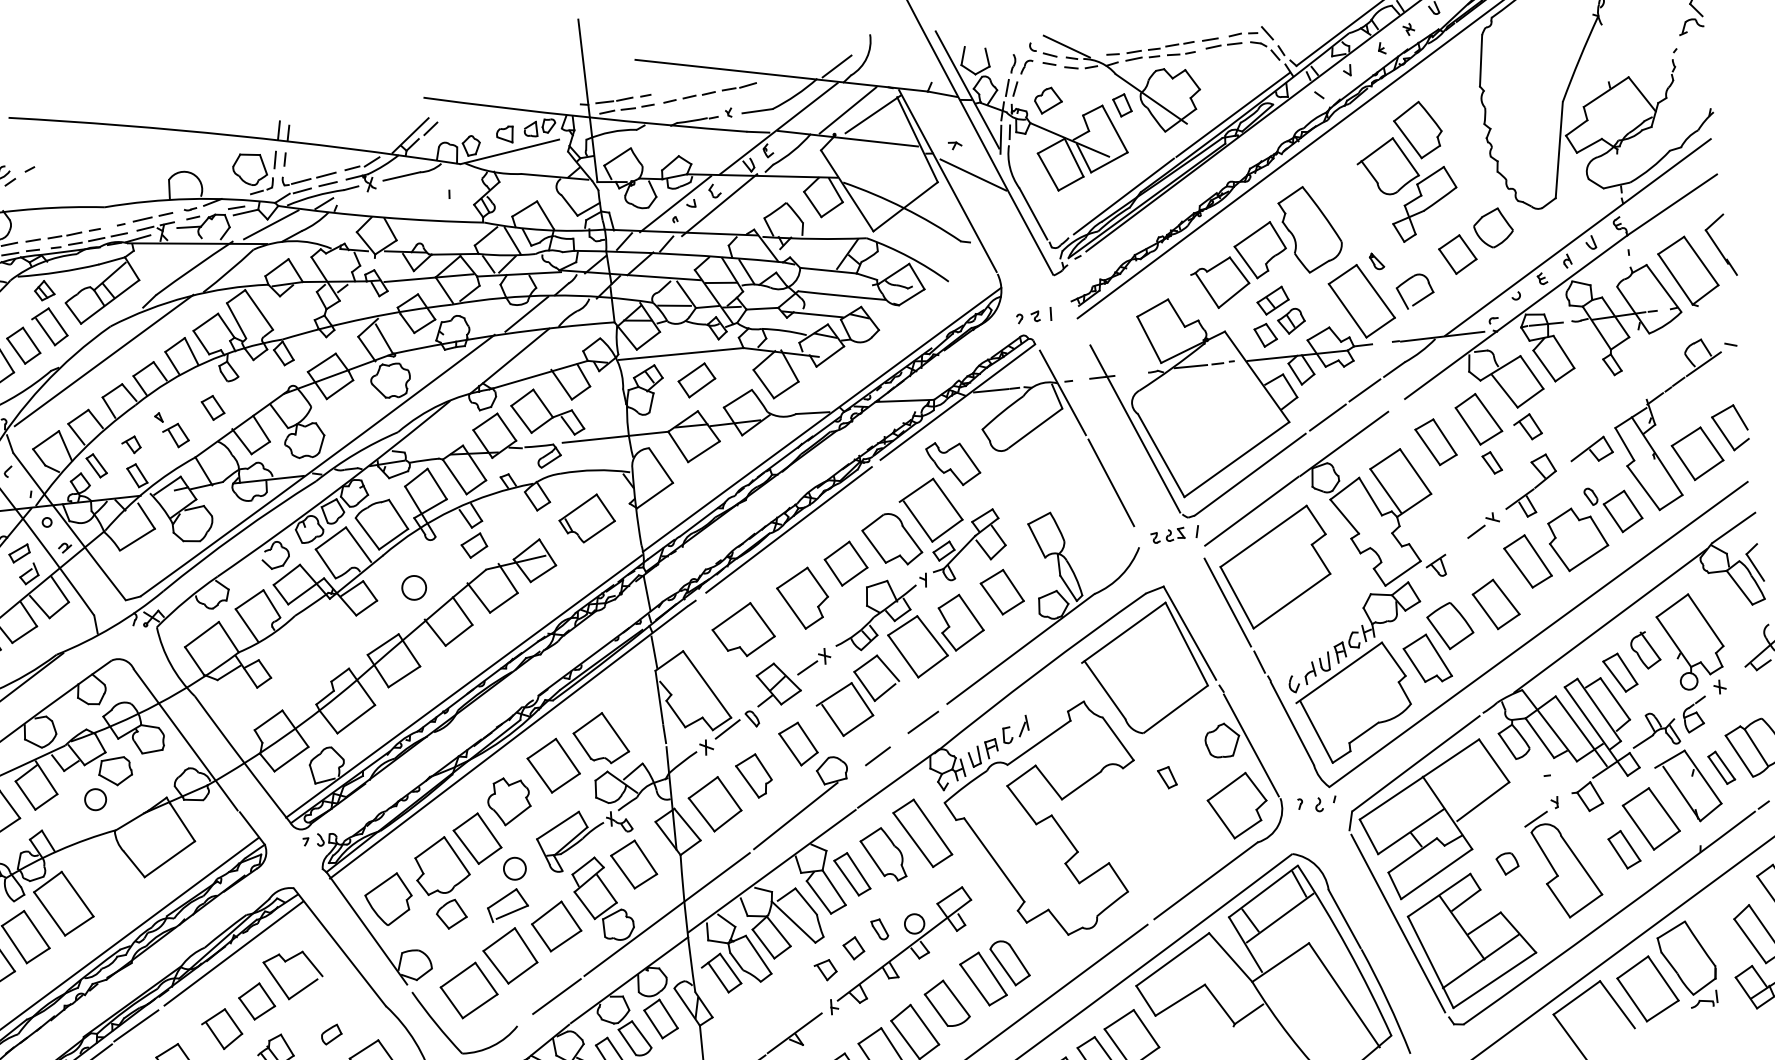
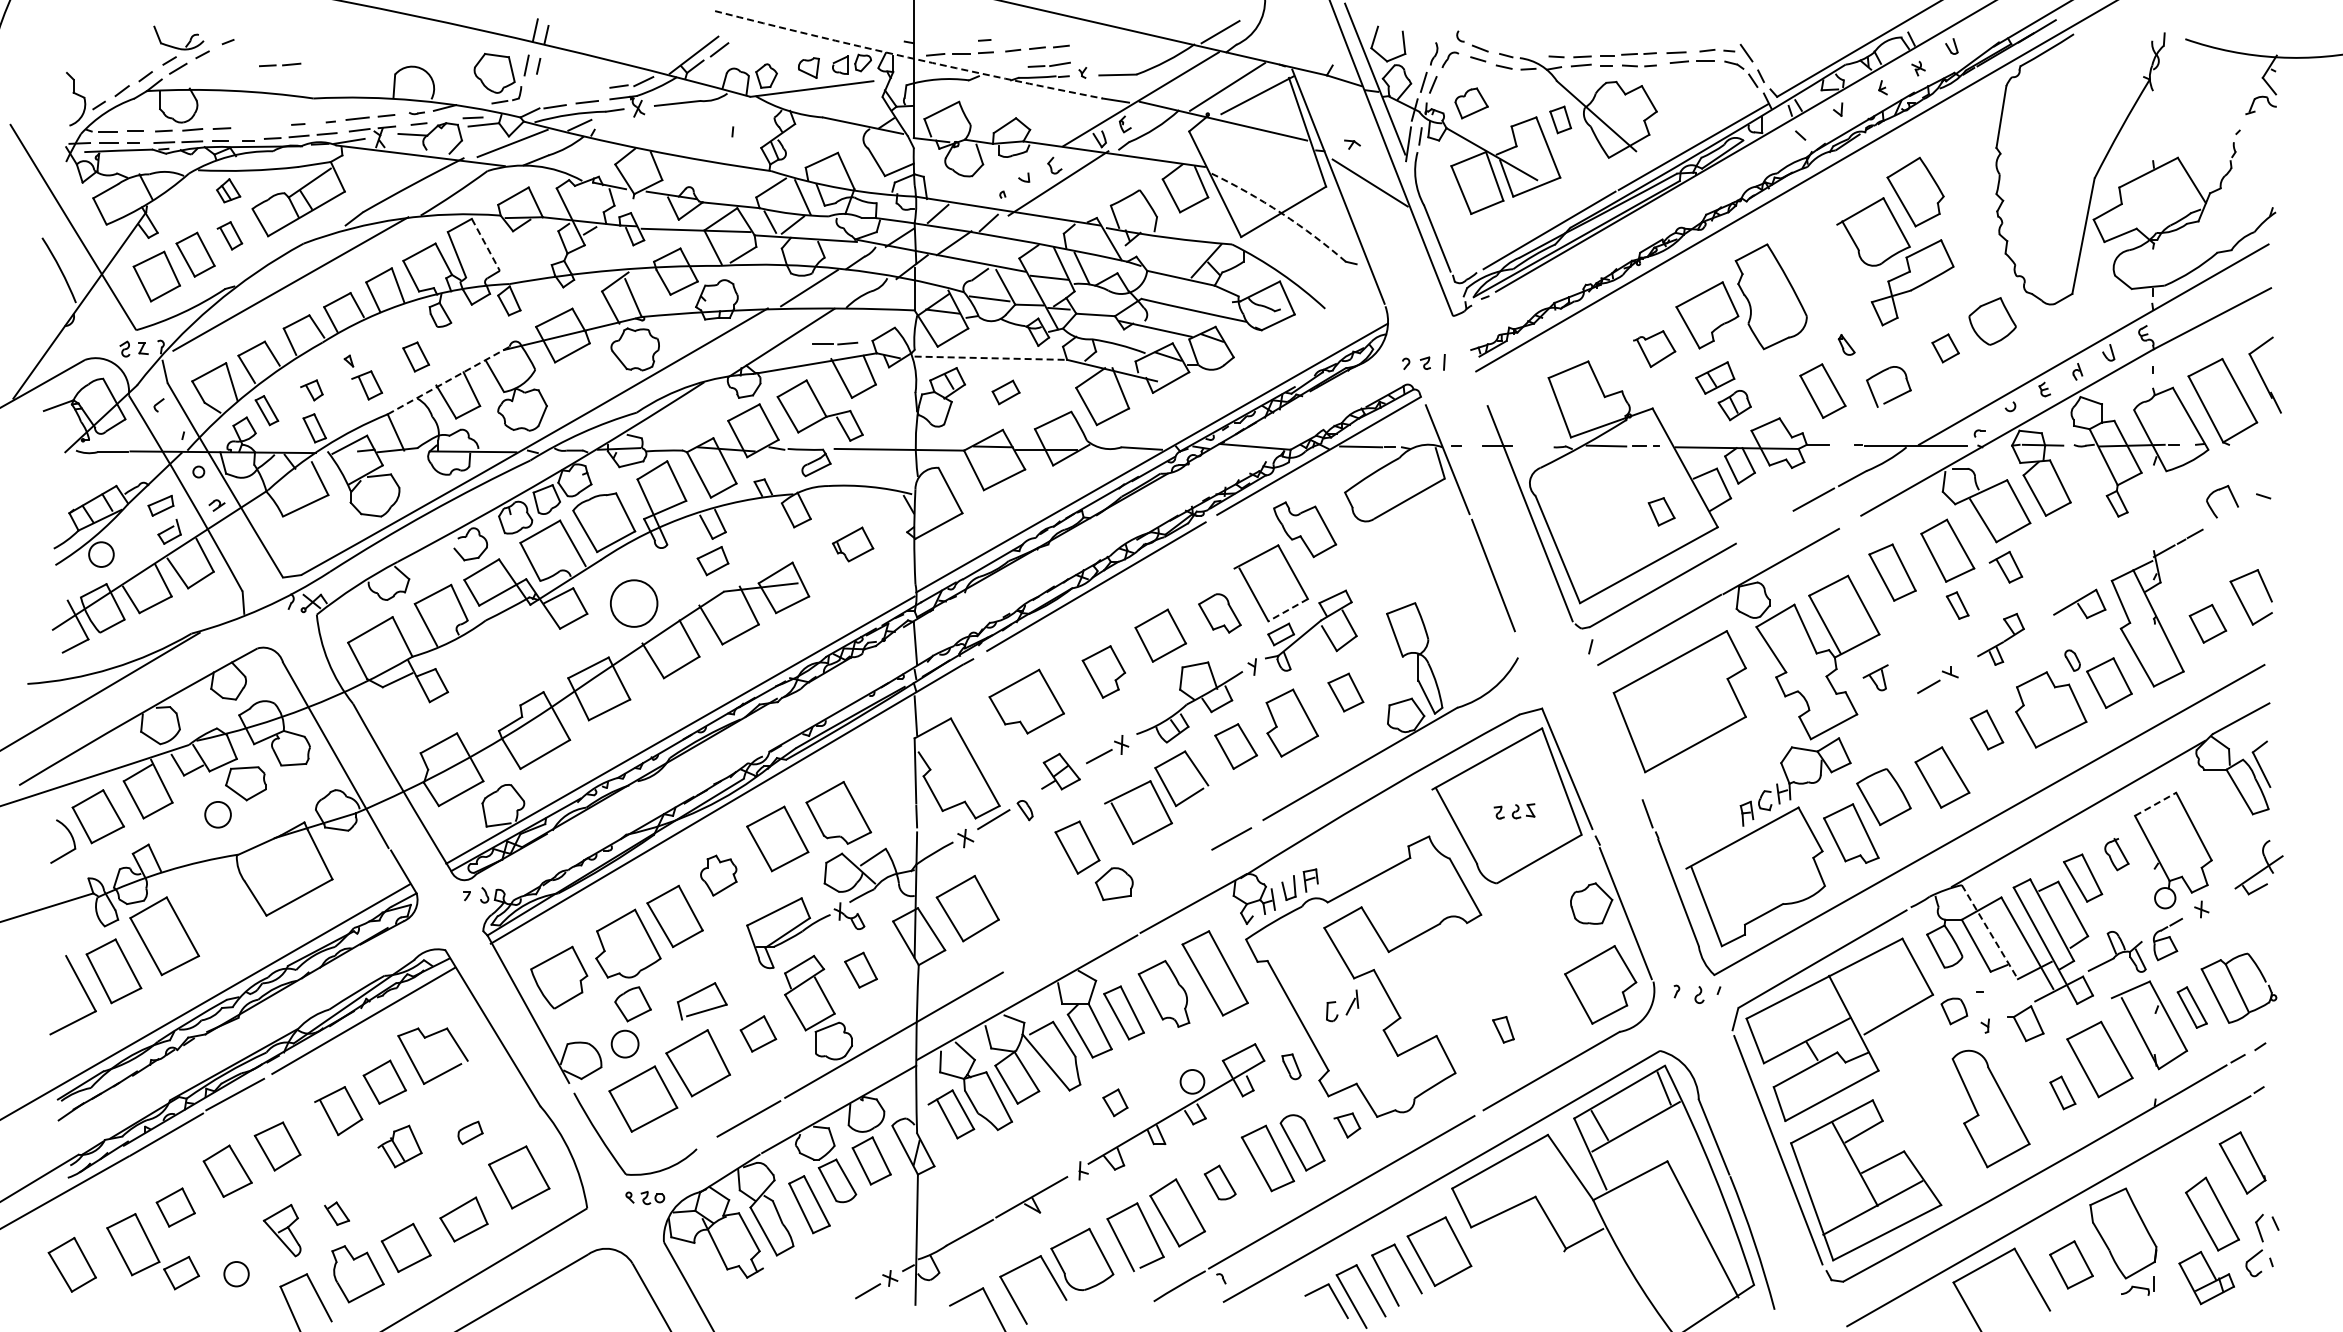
line: (1066, 46) -> (1501, 40), removed
part: (738, 86) -> (1048, 64), moved
part: (614, 100) -> (835, 343), moved
arc: (585, 116) -> (908, 57), solid -> dashed
part: (308, 178) -> (564, 92), removed
line: (675, 203) -> (1005, 175), removed
arc: (904, 208) -> (1281, 213), solid -> dashed
part: (65, 235) -> (280, 64), moved
part: (1457, 254) -> (1945, 348), size x0.6
part: (1220, 282) -> (1654, 348), size x0.6
part: (1361, 300) -> (1822, 390), size x0.6
line: (258, 309) -> (485, 244), solid -> dashed
part: (49, 326) -> (229, 235), size x0.6
part: (1265, 335) -> (1661, 511), moved
line: (681, 354) -> (991, 358), solid -> dashed
line: (1703, 364) -> (2227, 516), removed
part: (696, 380) -> (1005, 392), size x0.6
line: (1327, 417) -> (1764, 527), removed
line: (241, 424) -> (448, 380), solid -> dashed
part: (1697, 453) -> (2207, 623), size x0.6
part: (1530, 486) -> (2000, 639), size x0.7
part: (586, 518) -> (852, 544), size x0.6
line: (947, 530) -> (1288, 610), solid -> dashed
part: (1167, 535) -> (1514, 811), moved
part: (891, 539) -> (1219, 613), size x0.6
part: (1527, 561) -> (1986, 729), size x0.6
part: (1436, 565) -> (1875, 677), moved
circle: (413, 587) -> (633, 603), size x1.6
part: (1001, 592) -> (1345, 692), size x0.7
part: (802, 598) -> (1103, 671), size x0.7
line: (1227, 602) -> (1617, 736), removed
line: (1672, 605) -> (2155, 804), solid -> dashed
part: (917, 646) -> (1235, 746), size x0.6
part: (1645, 650) -> (2116, 854), size x0.7
part: (1308, 672) -> (1705, 833), removed
part: (777, 683) -> (1060, 771), size x0.7
line: (1549, 726) -> (1989, 932), solid -> dashed
part: (1010, 727) -> (1336, 1002), moved
line: (877, 756) -> (1171, 873), removed
part: (753, 775) -> (1018, 879), removed
part: (1167, 777) -> (1503, 1029), moved
part: (508, 801) -> (718, 875), size x0.7
line: (795, 815) -> (1063, 933), removed
line: (1536, 819) -> (1960, 1043), removed
part: (1624, 849) -> (2062, 1092), size x0.7
part: (1507, 863) -> (1954, 1011), moved
part: (633, 865) -> (860, 970), size x0.6
circle: (514, 868) -> (624, 1043), moved
part: (556, 926) -> (758, 1033), size x0.6
part: (879, 929) -> (1291, 1066), moved
part: (825, 970) -> (1347, 1125), moved
part: (1647, 988) -> (2071, 1264), size x0.6
part: (946, 1003) -> (1219, 1182), size x0.6

